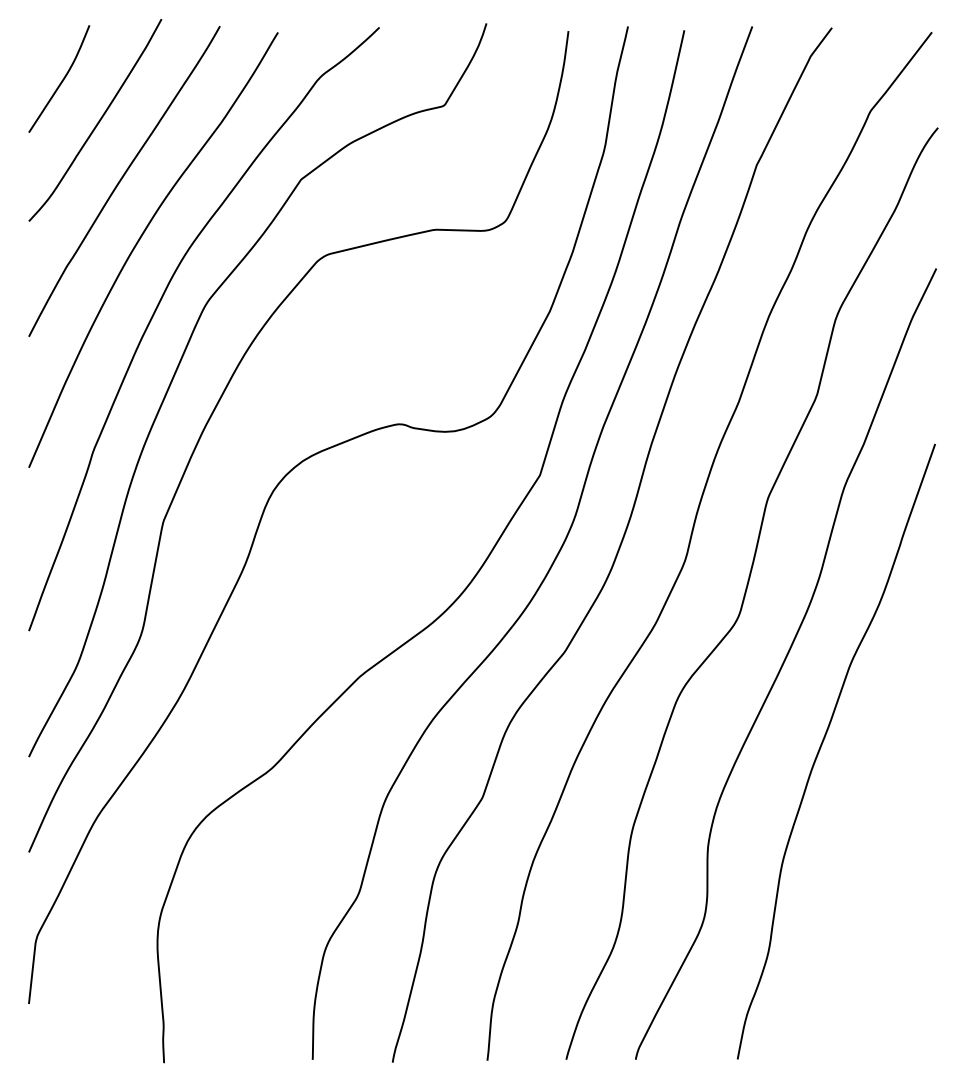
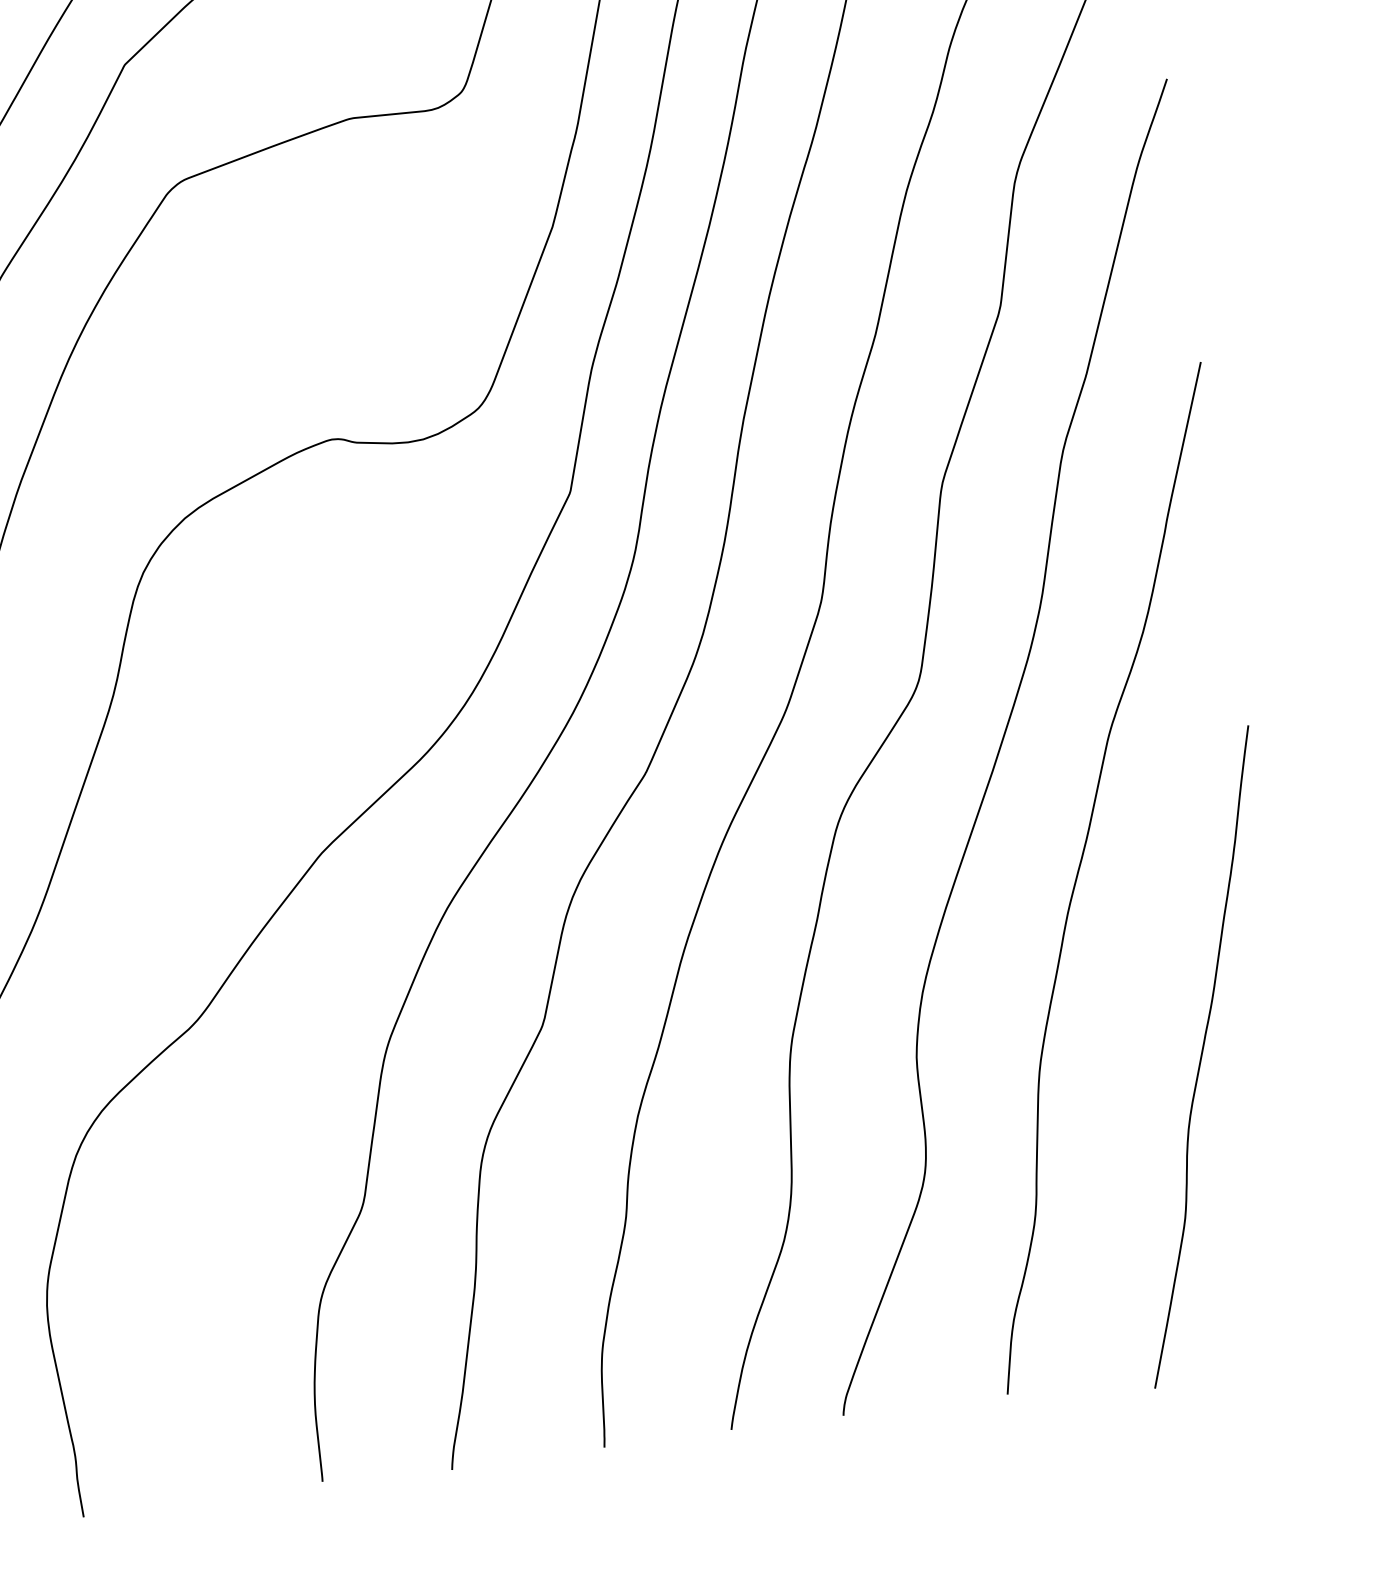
curve: (881, 868) -> (1200, 1057), added

